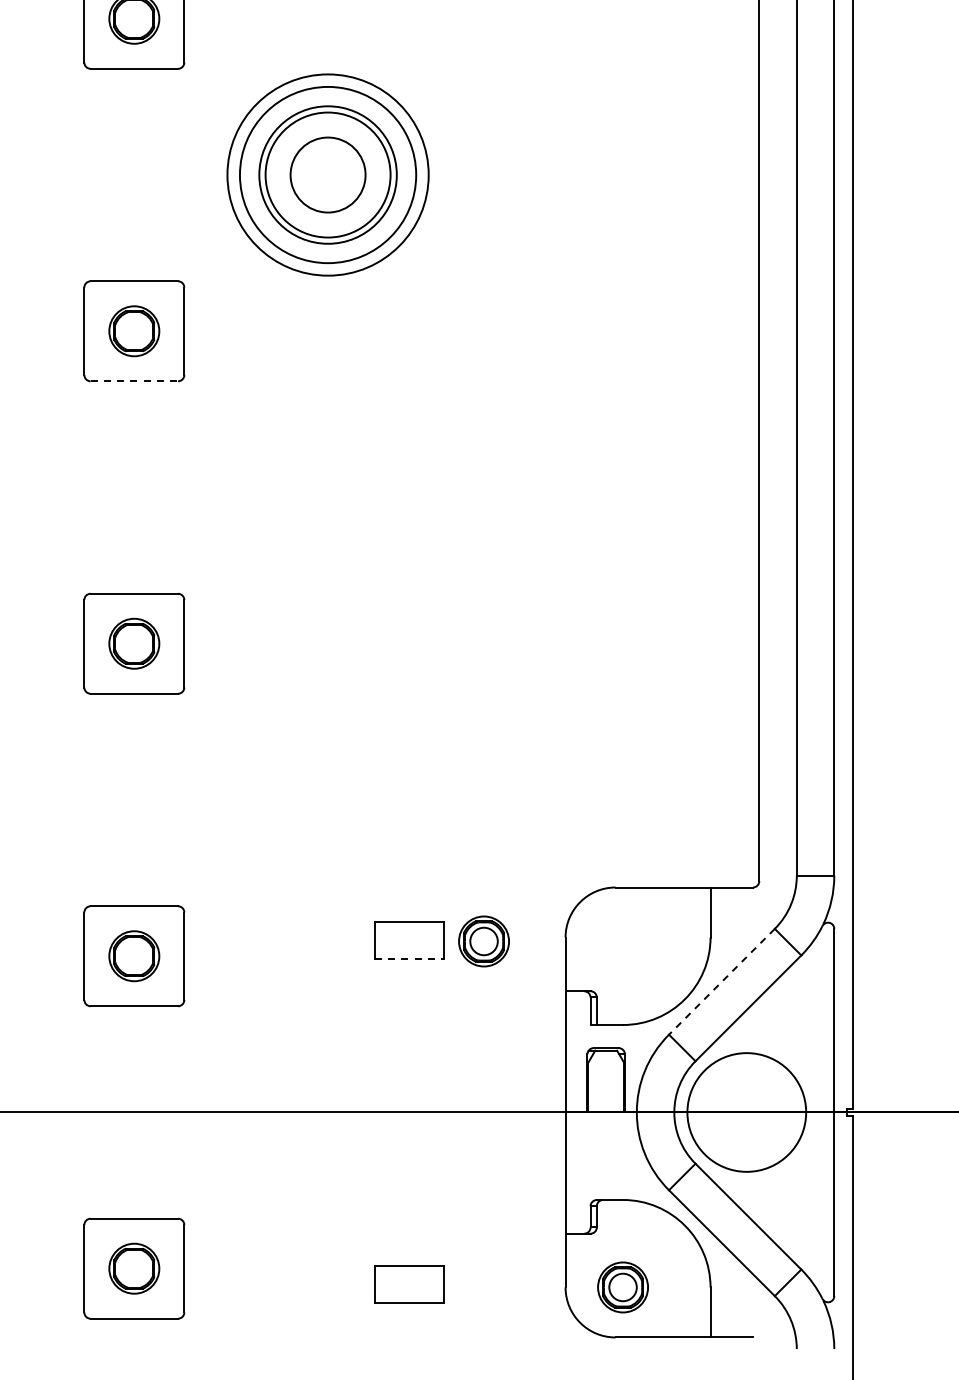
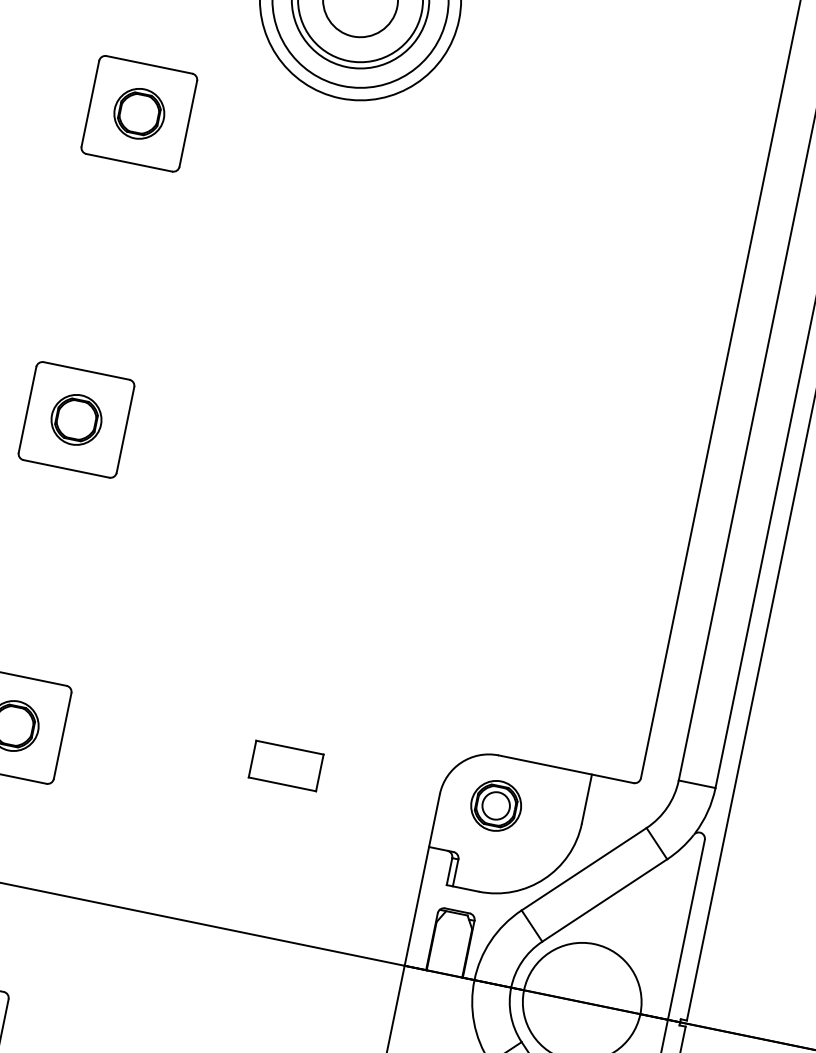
line: (134, 381) -> (129, 163), dashed -> solid
part: (483, 941) -> (495, 805), moved
line: (409, 959) -> (282, 784), dashed -> solid
line: (721, 981) -> (583, 868), dashed -> solid

